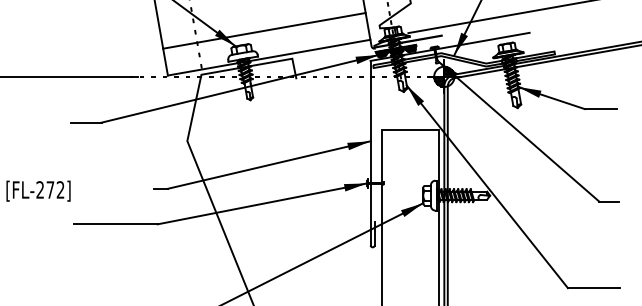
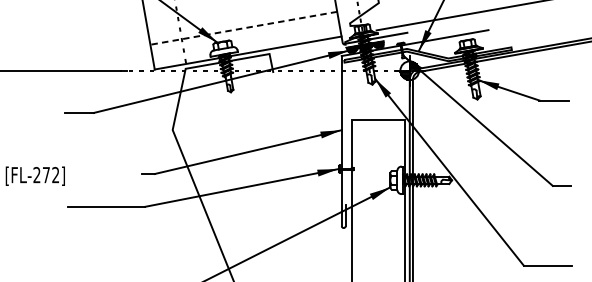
line: (264, 30) -> (243, 27), solid -> dashed

